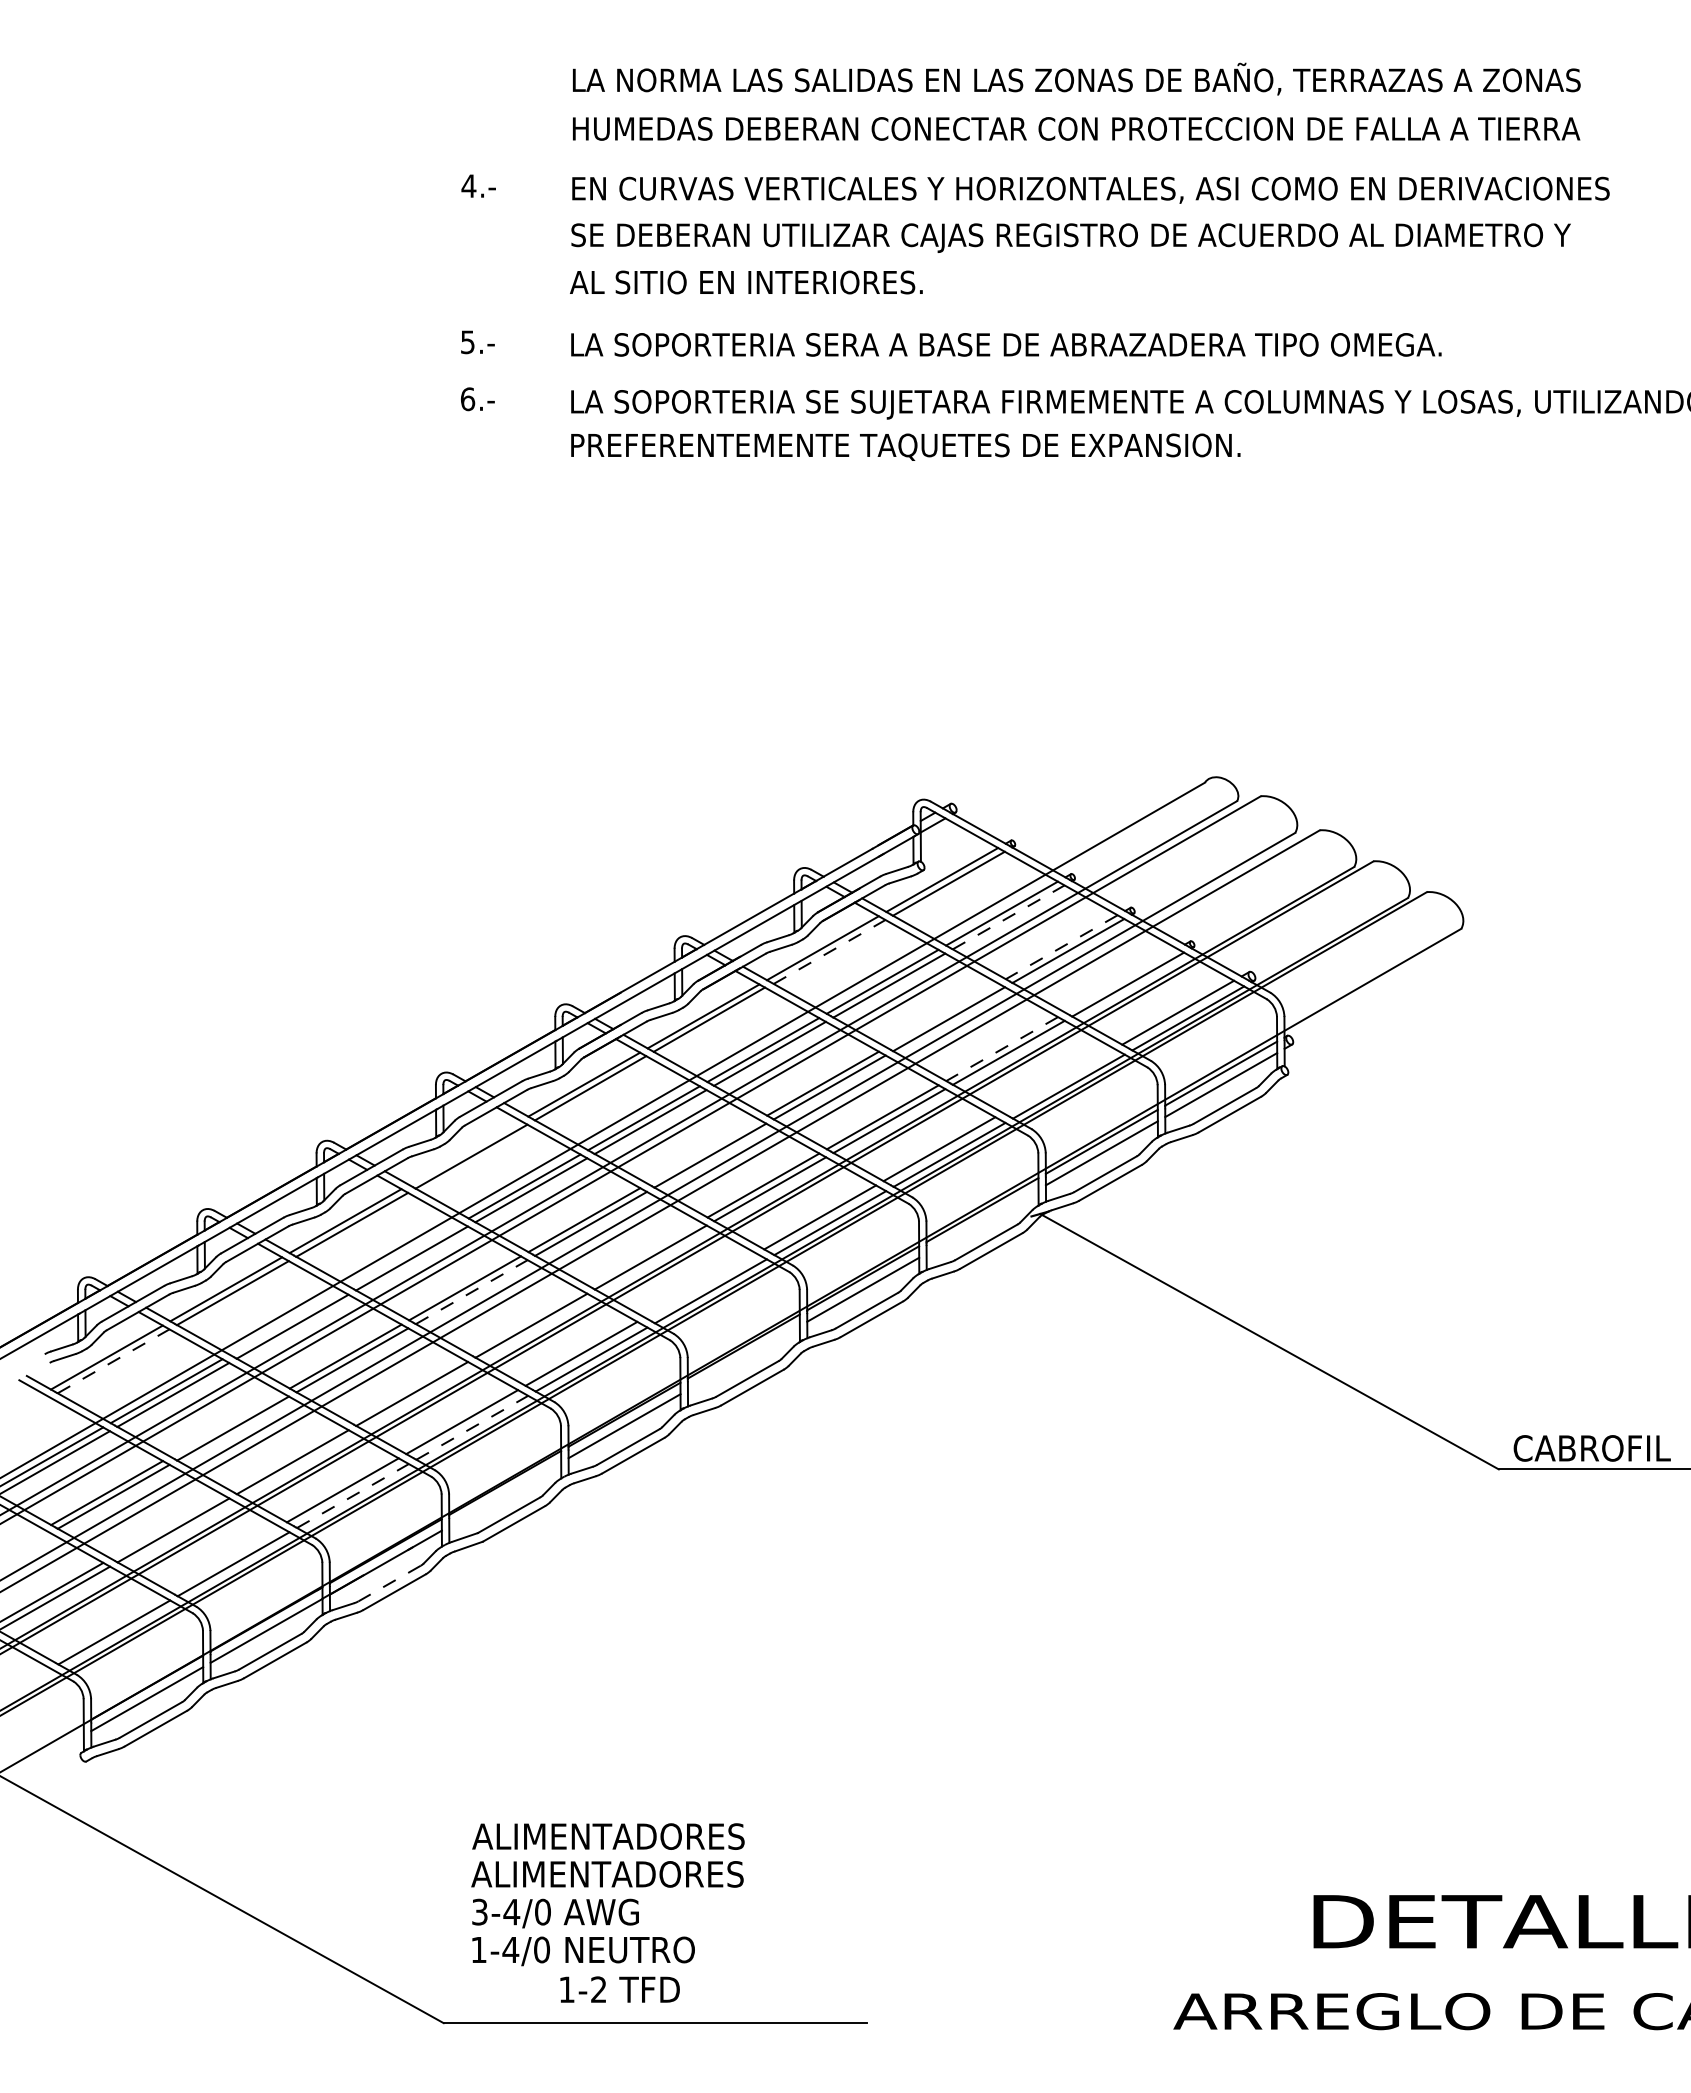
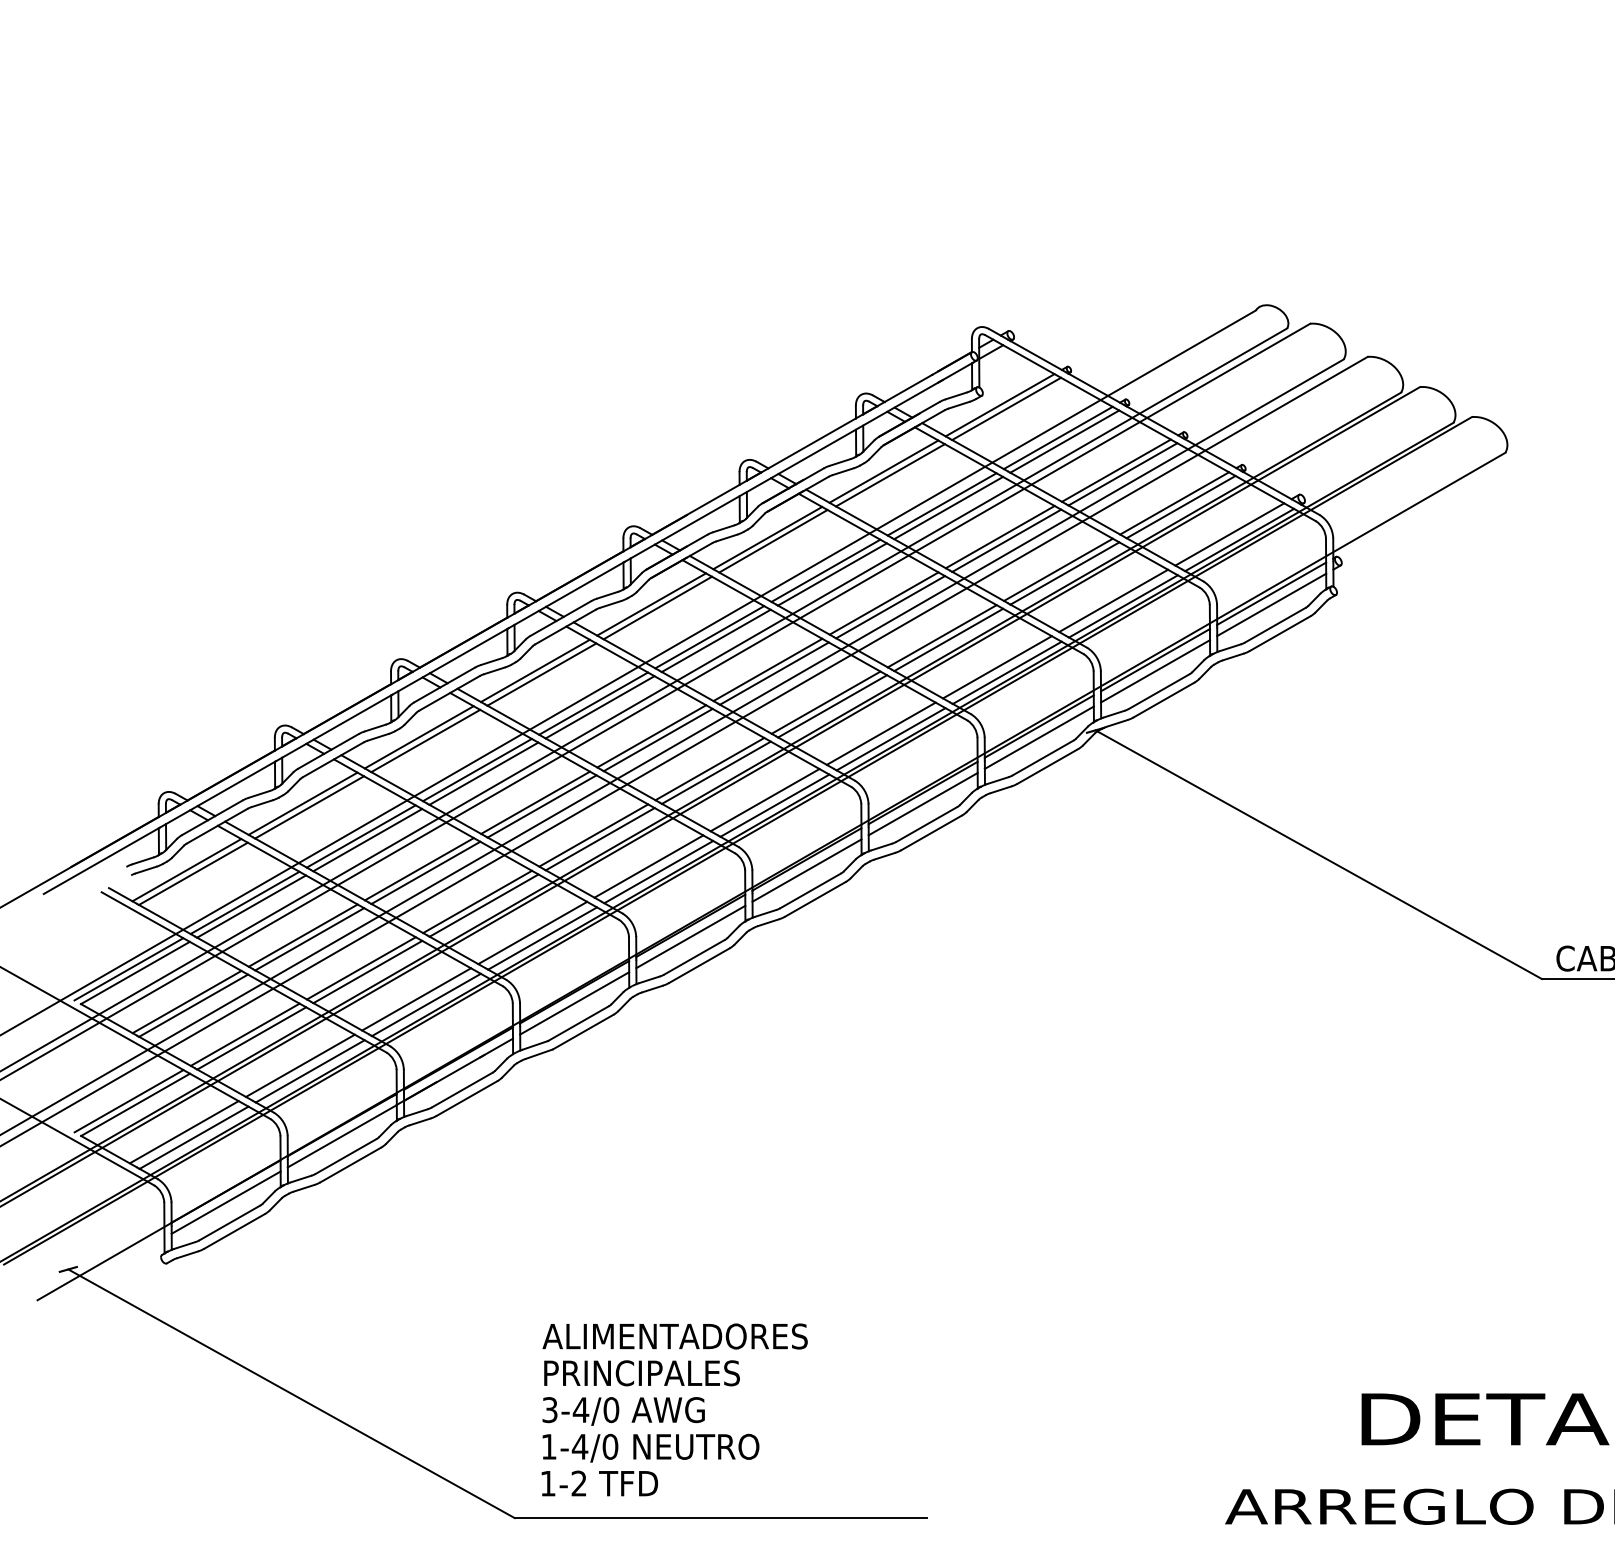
line: (1009, 917) -> (1065, 441), dashed -> solid
line: (1061, 947) -> (1116, 470), dashed -> solid
line: (830, 951) -> (891, 474), dashed -> solid
line: (1121, 980) -> (1174, 503), added
line: (942, 1015) -> (1000, 537), added
line: (1001, 1049) -> (1057, 570), dashed -> solid
line: (1058, 1080) -> (1113, 600), added
line: (703, 1151) -> (767, 669), added
line: (464, 1152) -> (535, 670), added
line: (982, 1221) -> (1039, 737), added
line: (644, 1253) -> (710, 768), added
line: (405, 1254) -> (477, 769), added
line: (700, 1285) -> (764, 800), added
line: (472, 1291) -> (542, 805), dashed -> solid
line: (524, 1321) -> (593, 835), added
line: (285, 1322) -> (360, 836), added
line: (743, 1357) -> (806, 870), added
line: (114, 1361) -> (194, 873), dashed -> solid
line: (405, 1390) -> (477, 902), added
line: (226, 1424) -> (303, 935), added
line: (472, 1427) -> (542, 938), dashed -> solid
line: (286, 1458) -> (361, 968), added
line: (505, 1494) -> (574, 1003), added
line: (353, 1495) -> (426, 1004), dashed -> solid
line: (166, 1526) -> (244, 1034), added
line: (223, 1558) -> (300, 1065), added
line: (389, 1583) -> (462, 1090), dashed -> solid
line: (104, 1626) -> (184, 1131), added
text: (607, 1874) -> (674, 1373), ALIMENTADORES -> PRINCIPALES
text: (619, 1989) -> (599, 1483), moved

